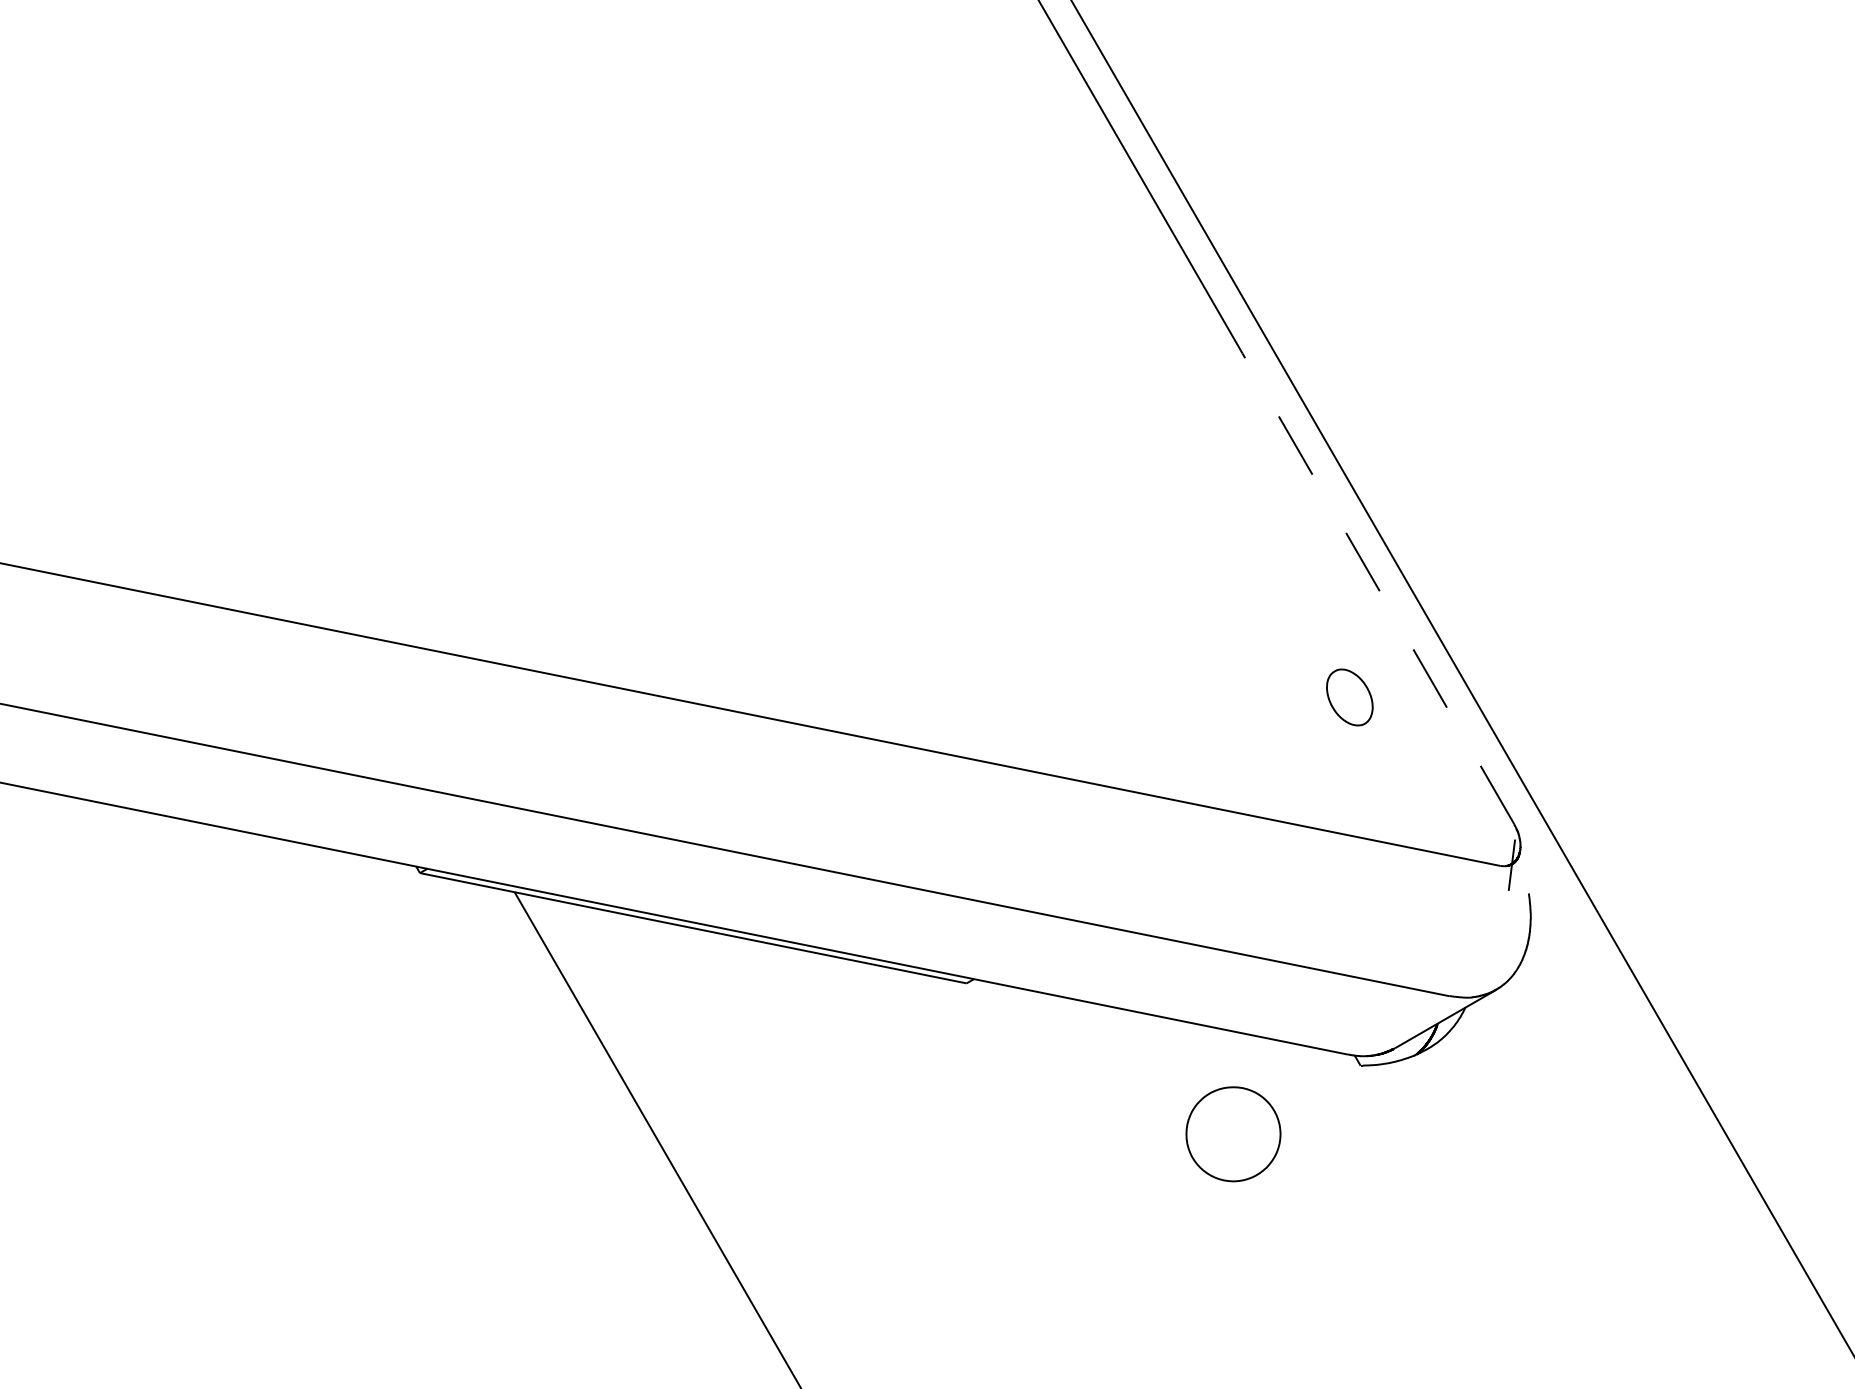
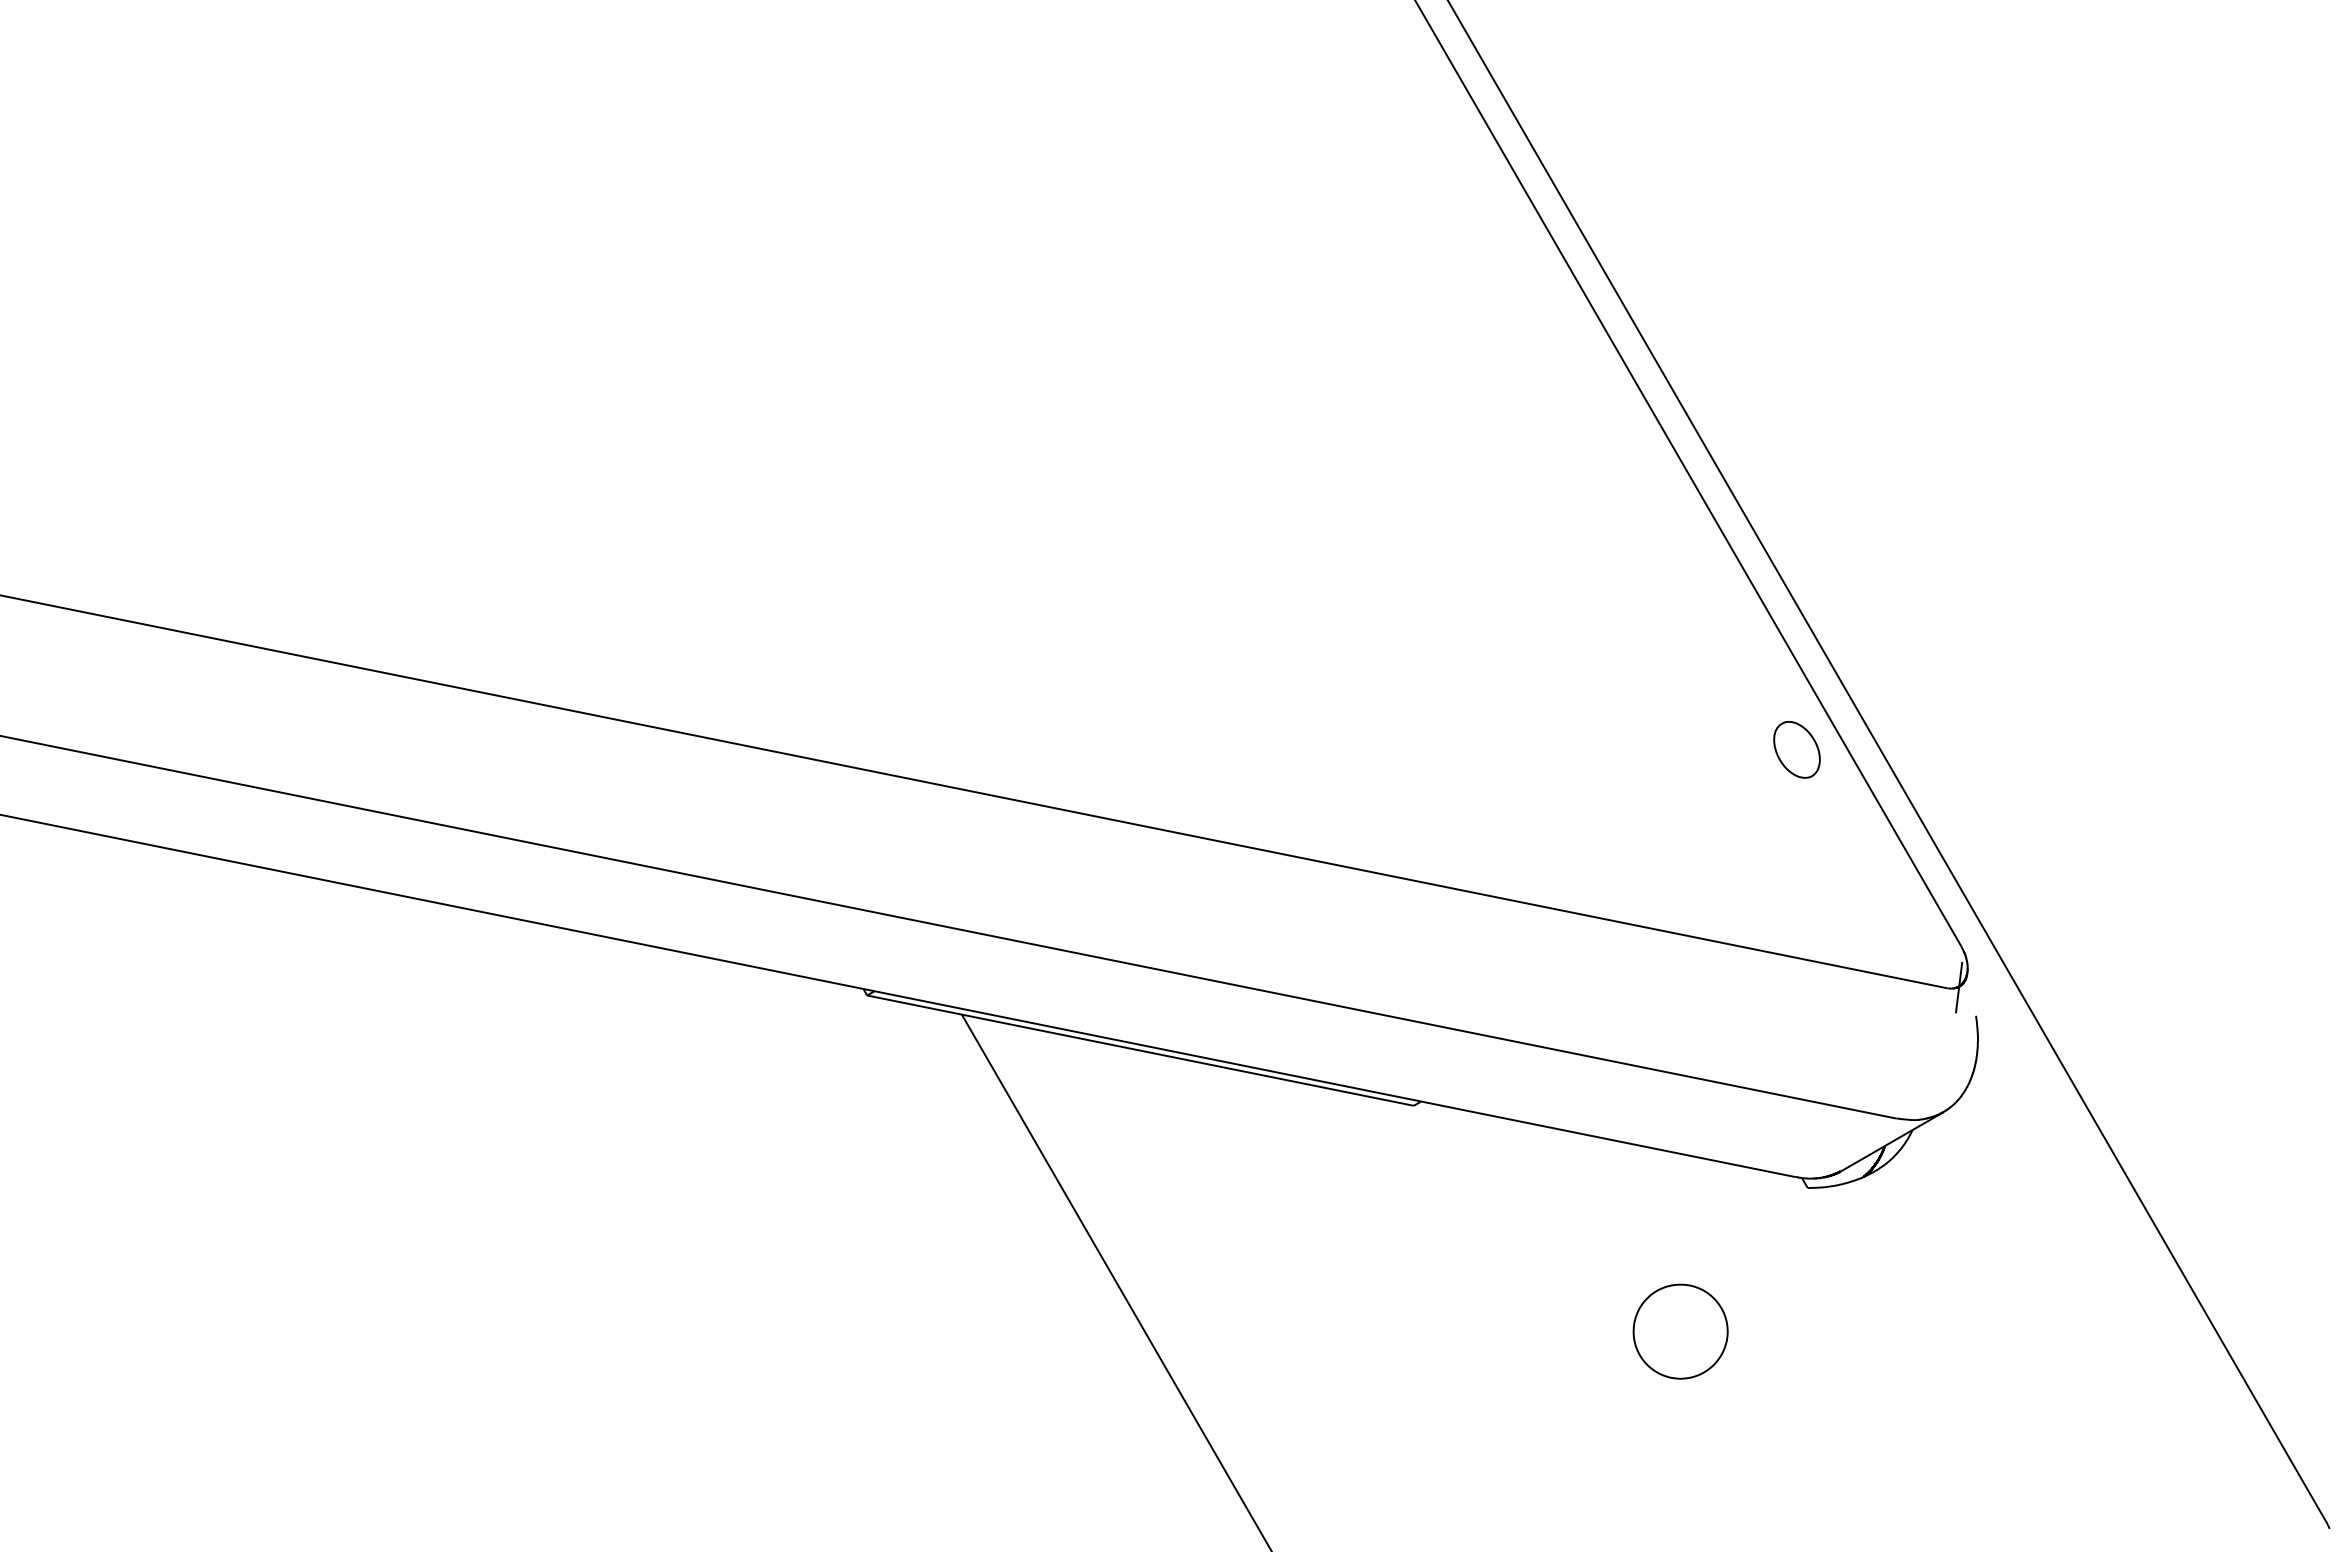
line: (1378, 589) -> (1825, 711), dashed -> solid
part: (1349, 697) -> (1796, 749), moved
part: (1233, 1134) -> (1680, 1331), moved

